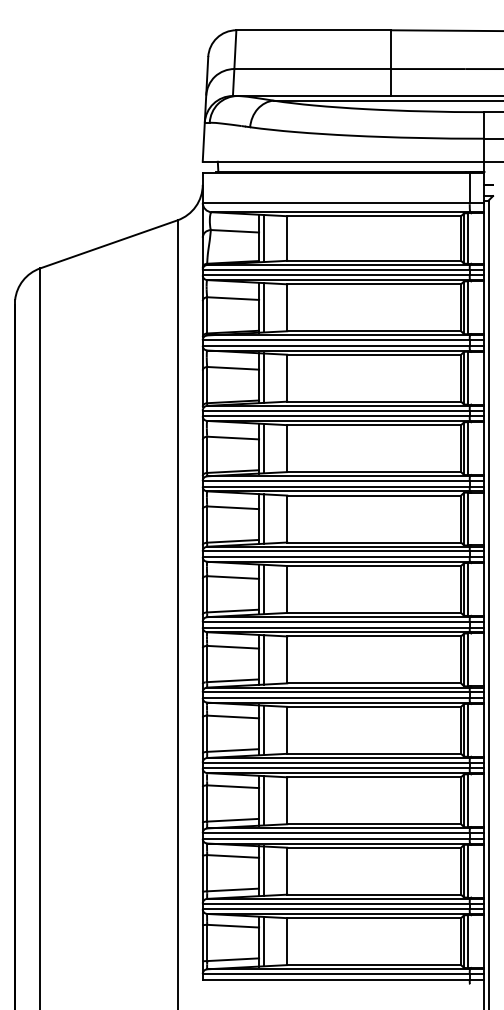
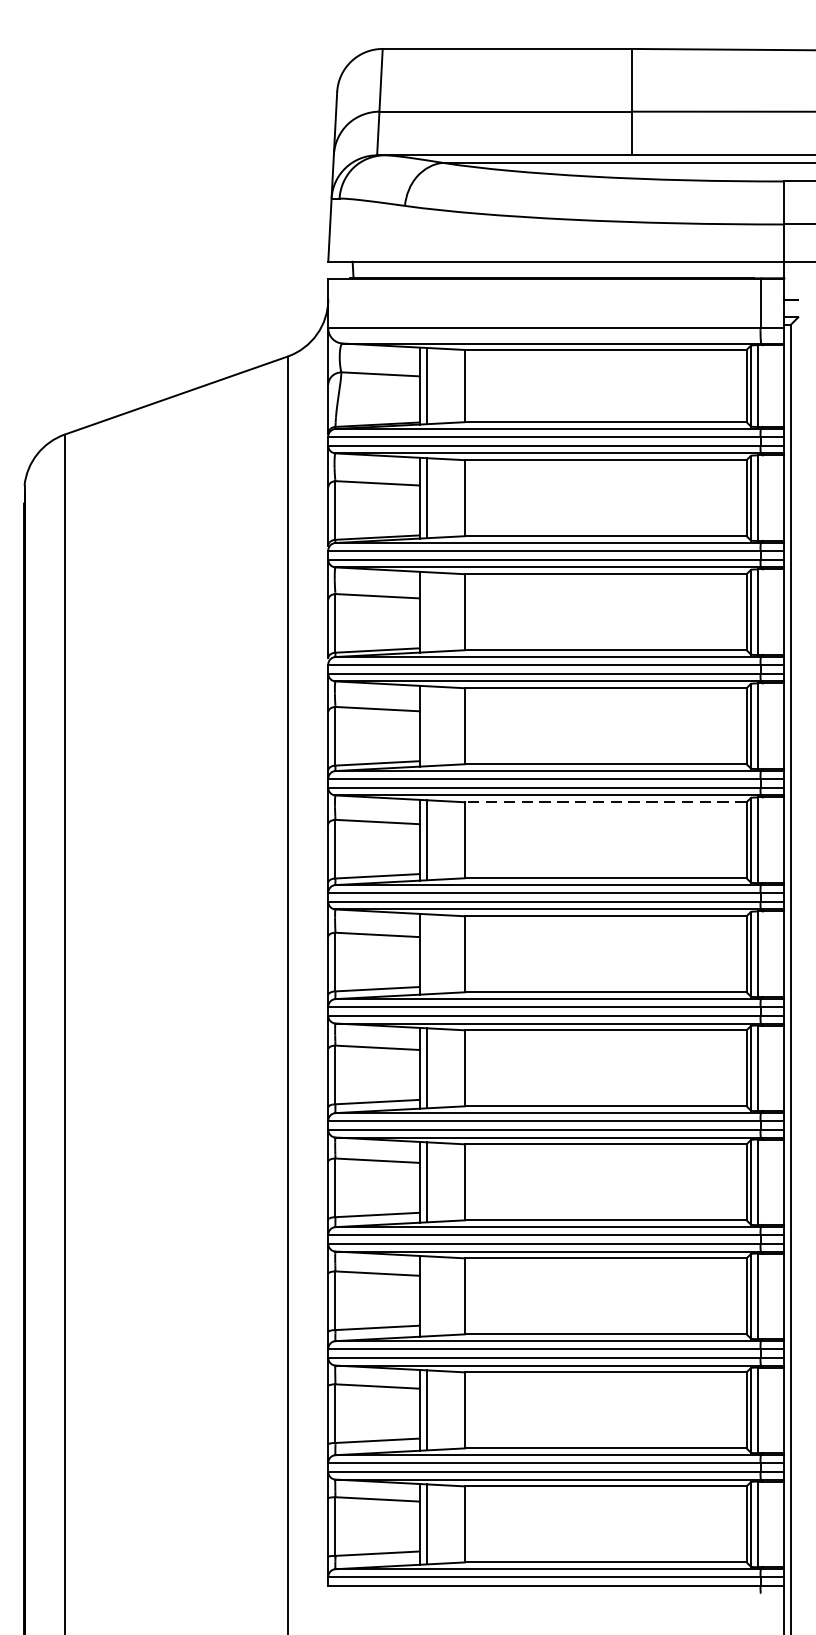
line: (263, 377) -> (426, 611), removed
line: (263, 448) -> (426, 726), removed
line: (374, 495) -> (606, 802), solid -> dashed
line: (263, 589) -> (426, 954), removed
line: (263, 800) -> (426, 1295), removed

